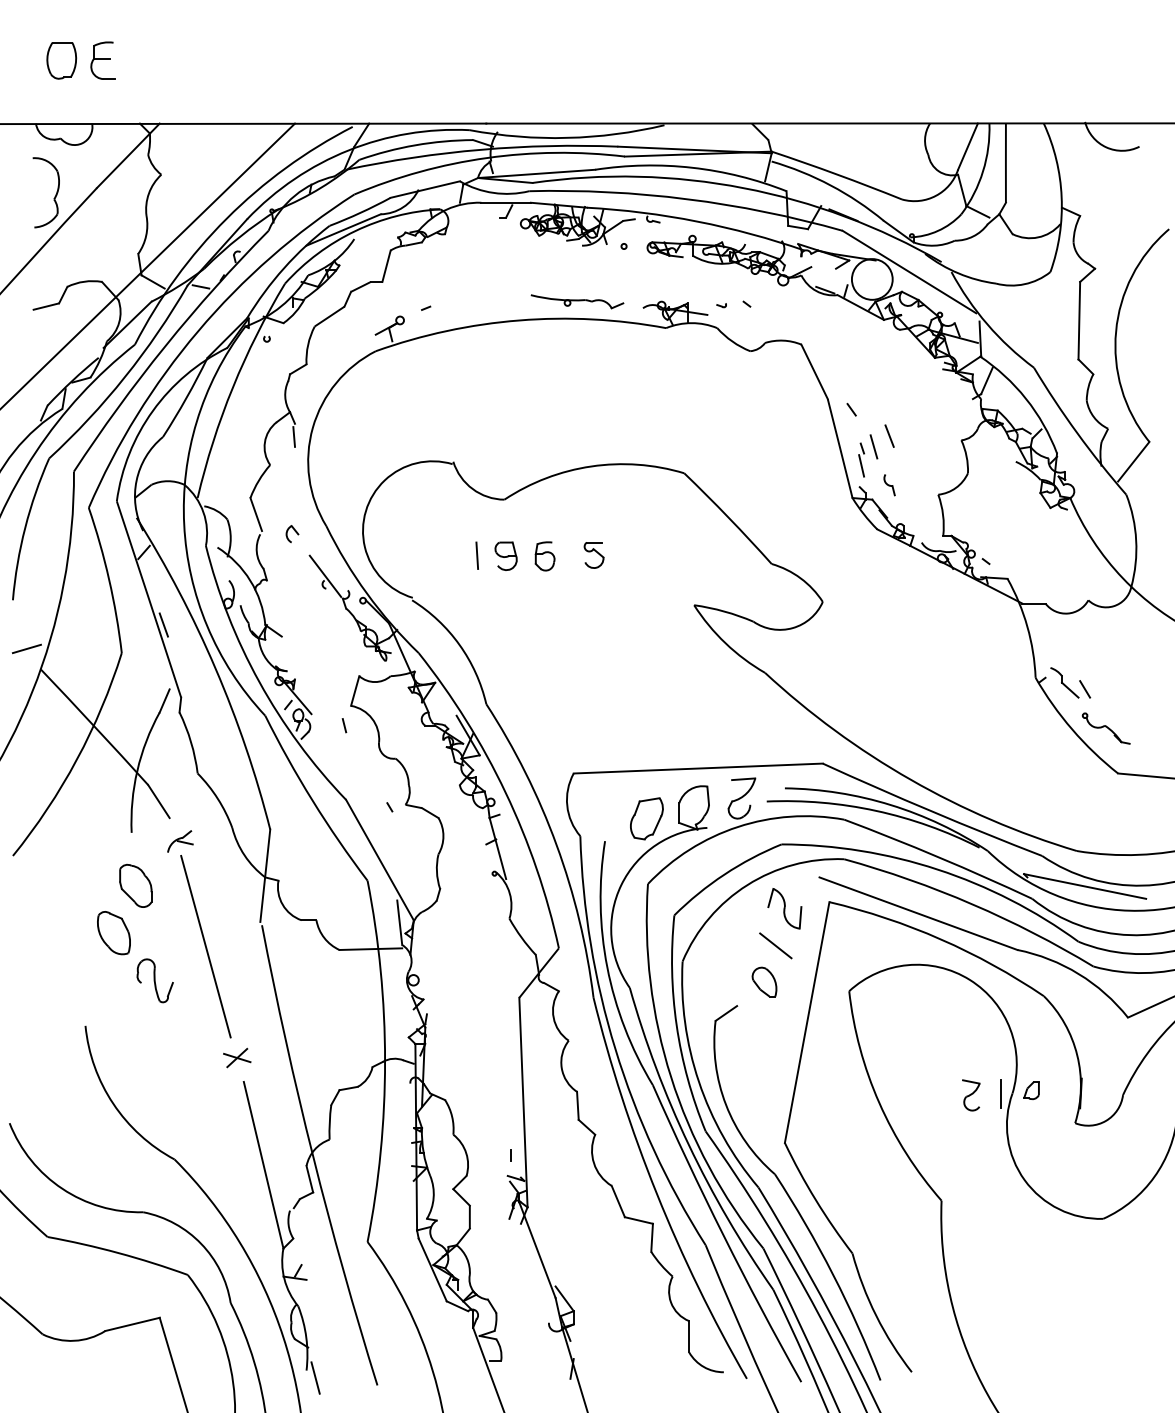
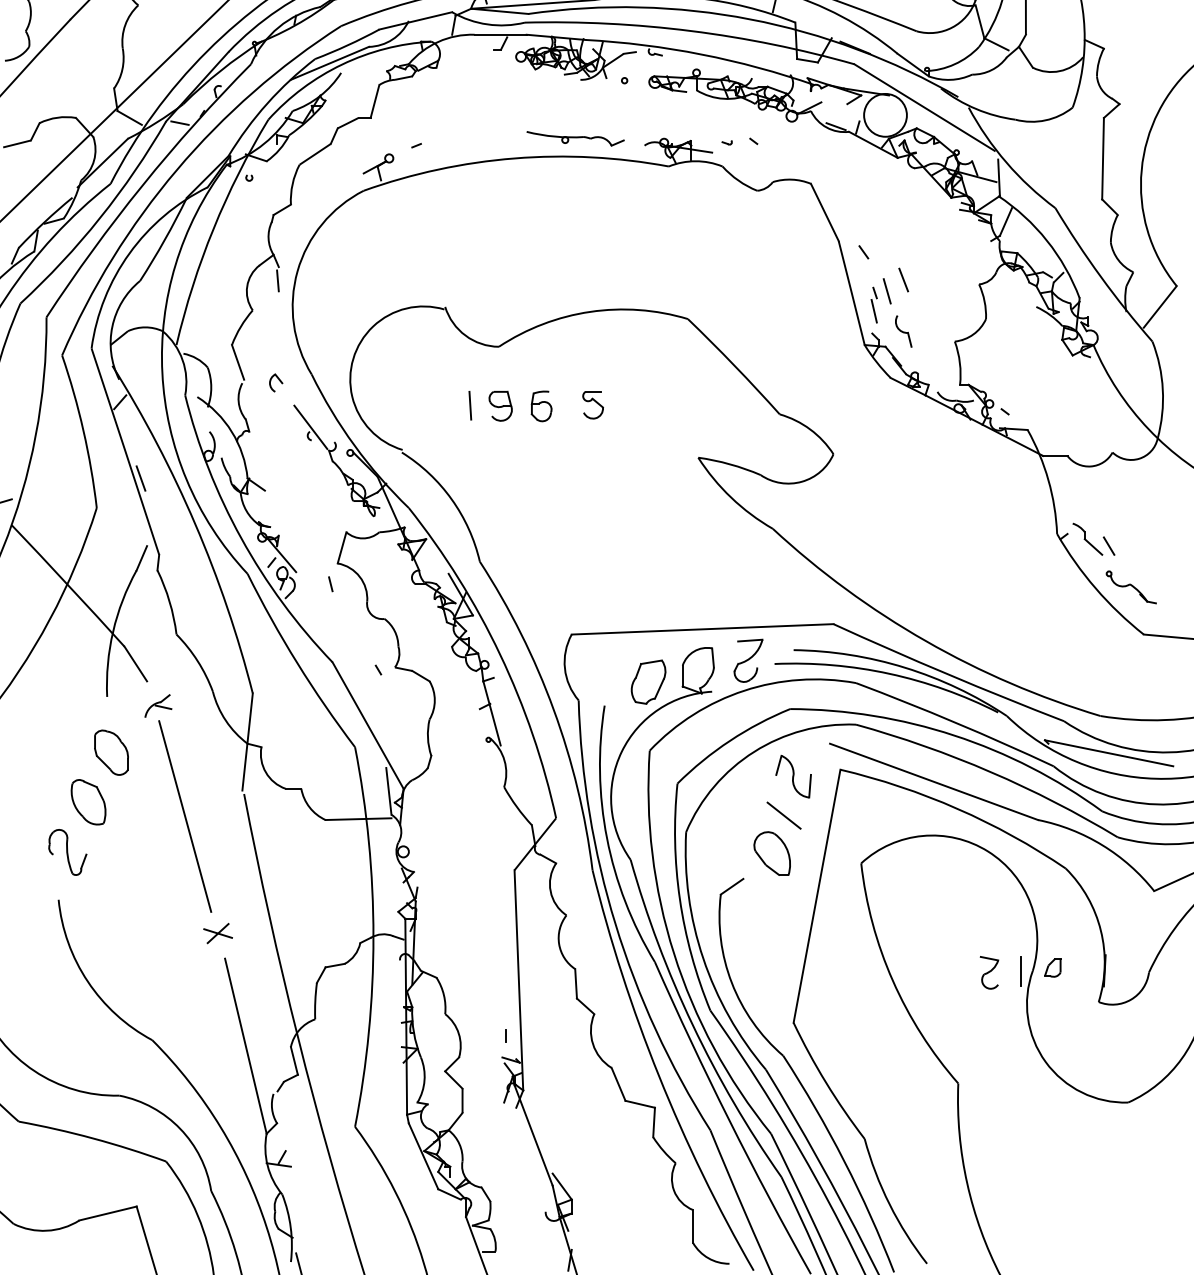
part: (889, 484) -> (903, 330), size x1.43
part: (154, 980) -> (67, 852), moved
part: (764, 981) -> (772, 853), size x1.43

